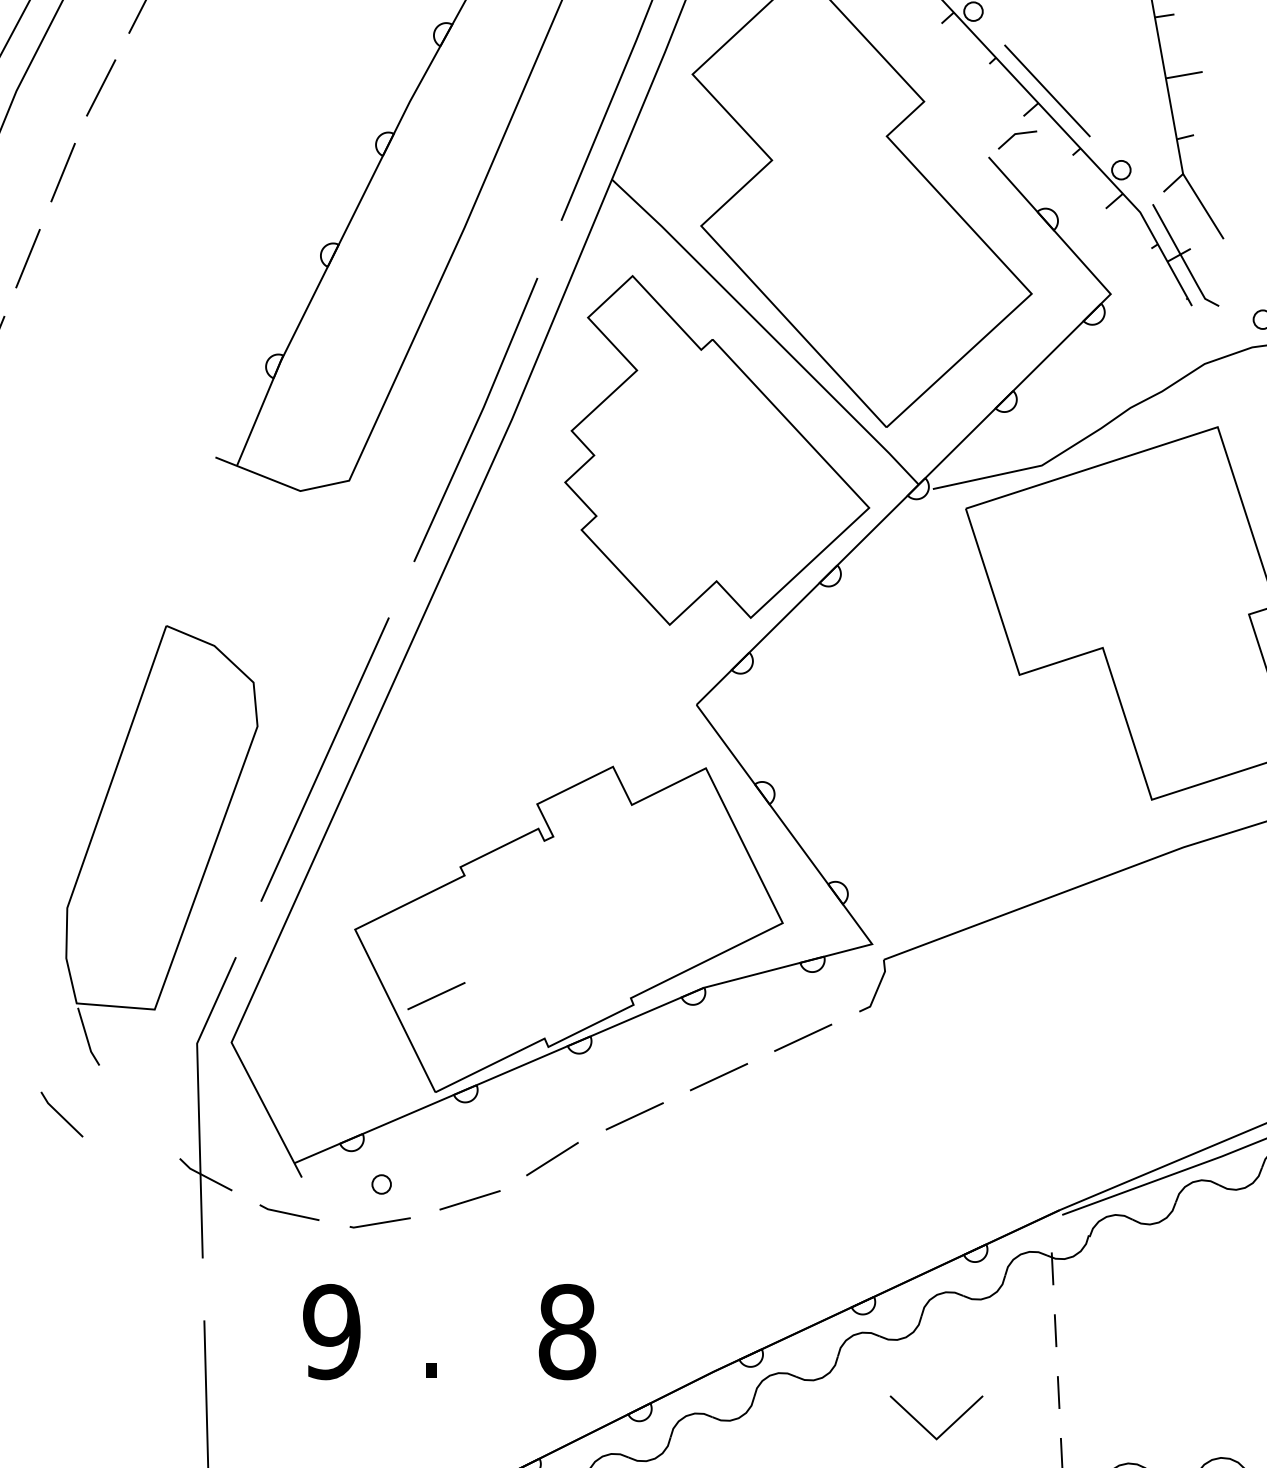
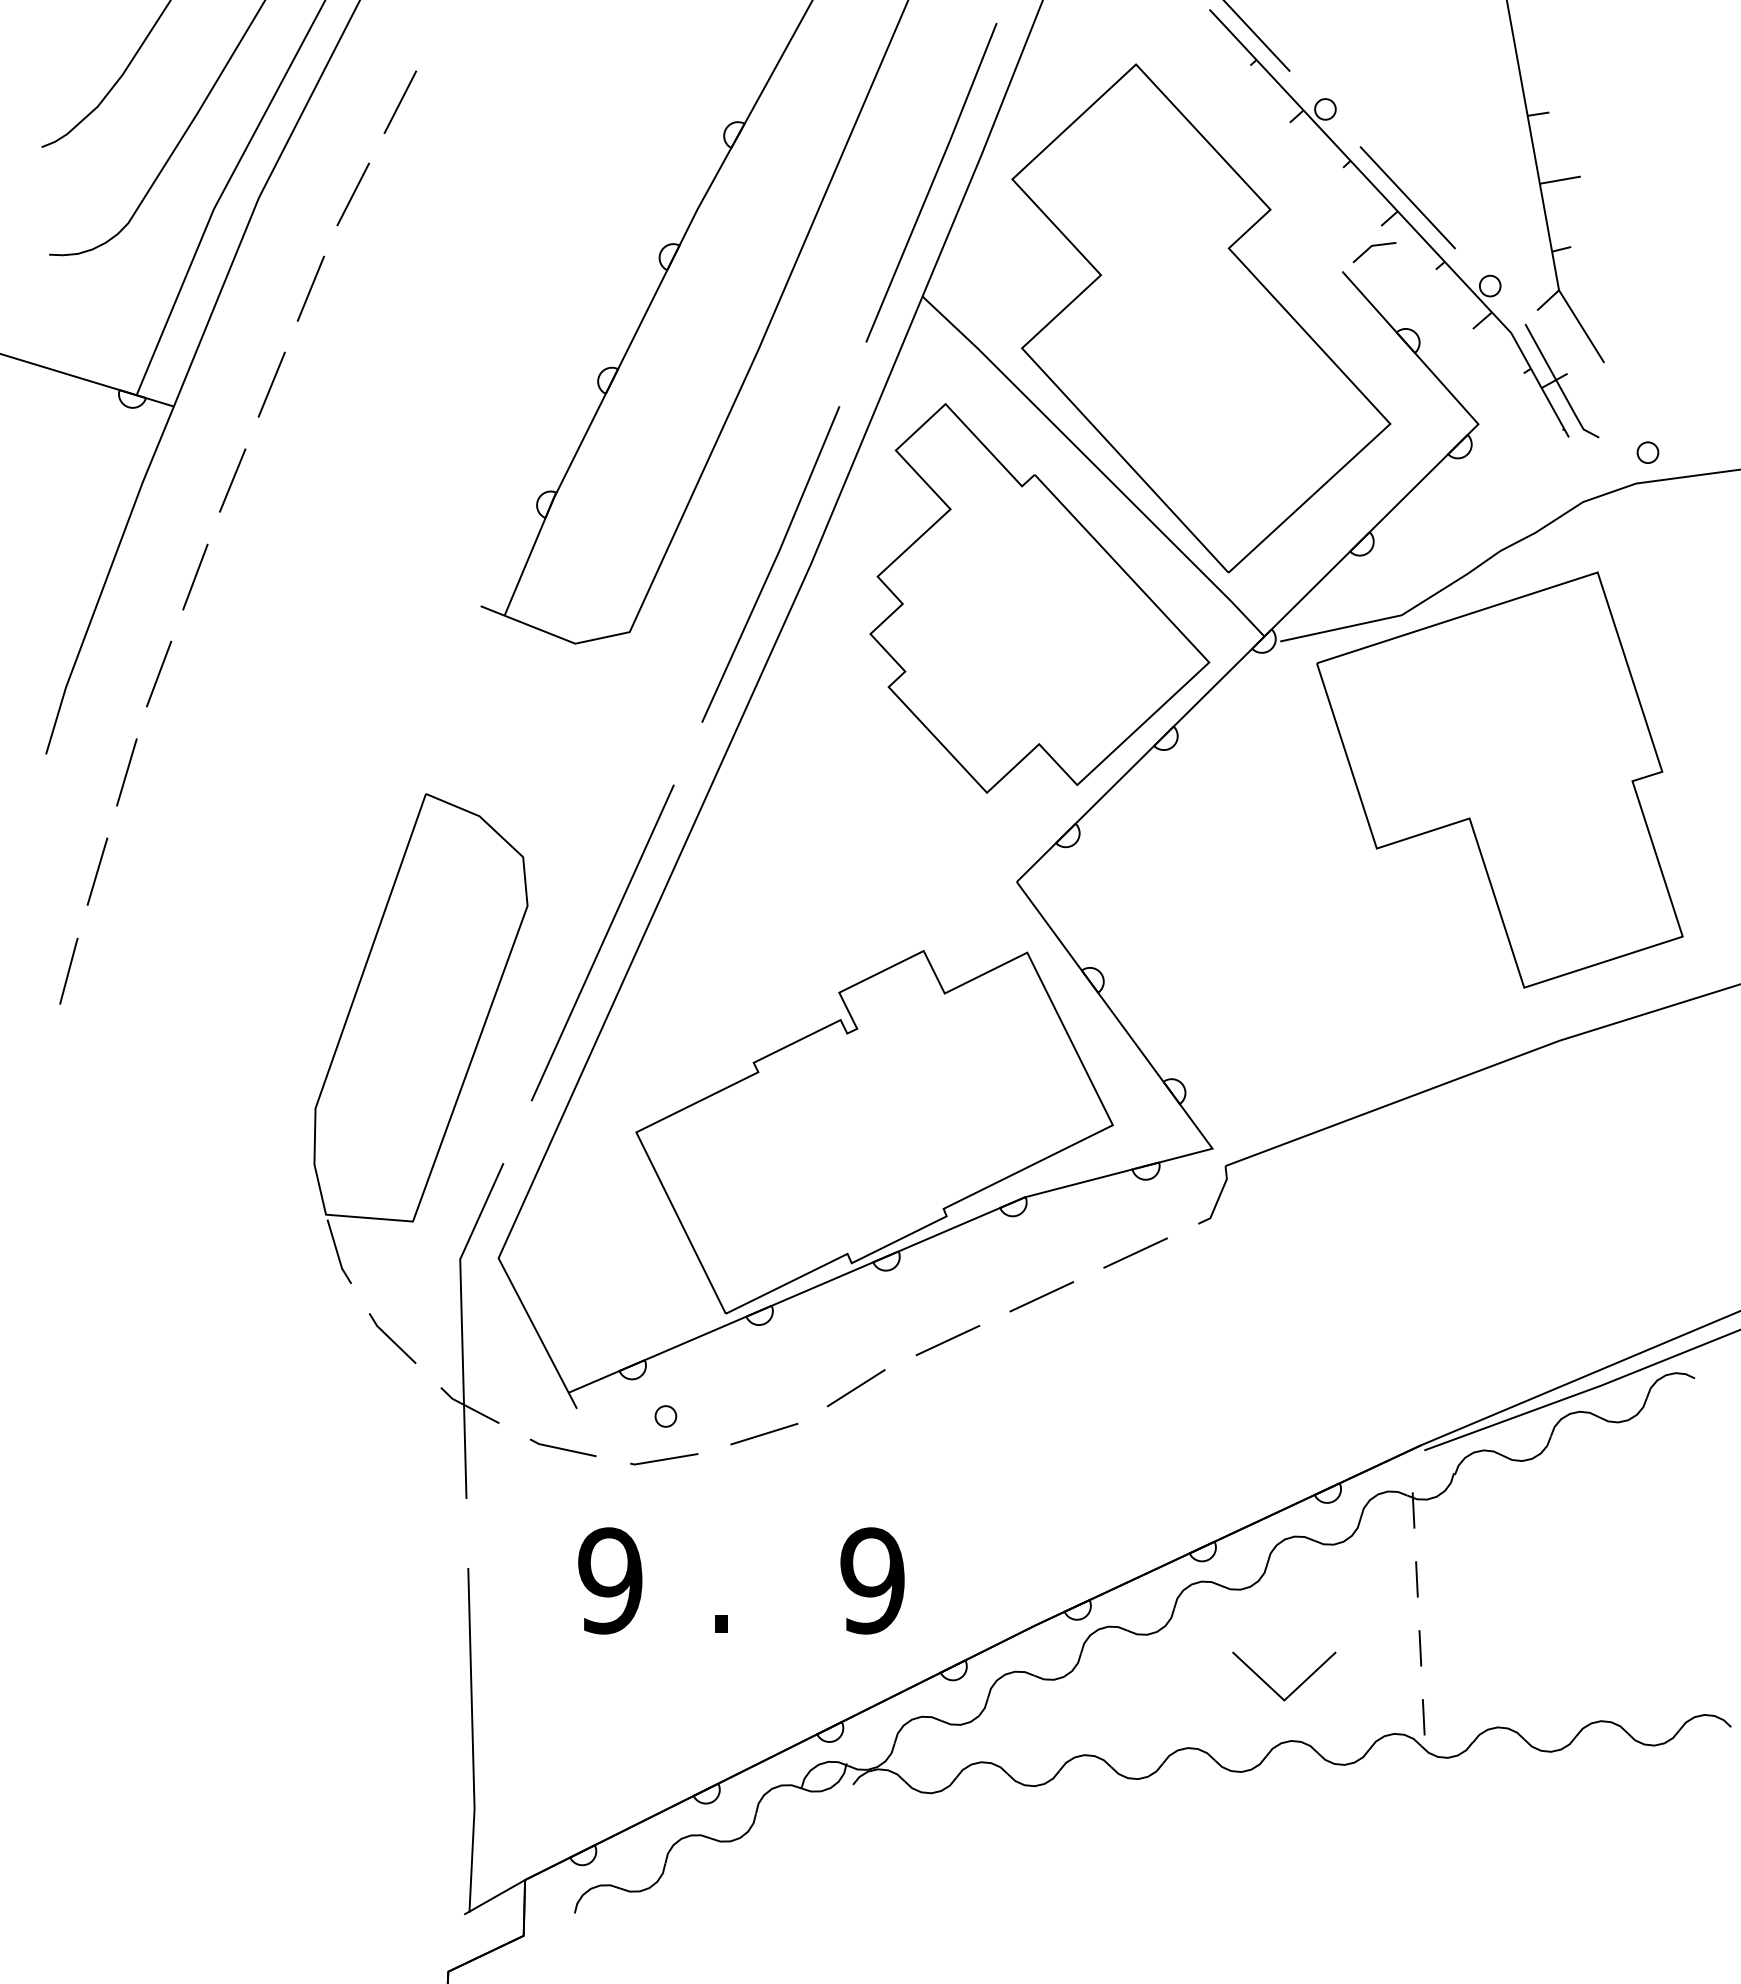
line: (436, 996) -> (726, 1206), removed
line: (60, 1114) -> (391, 1338), moved
text: (567, 1331) -> (872, 1580), 8 -> 9

